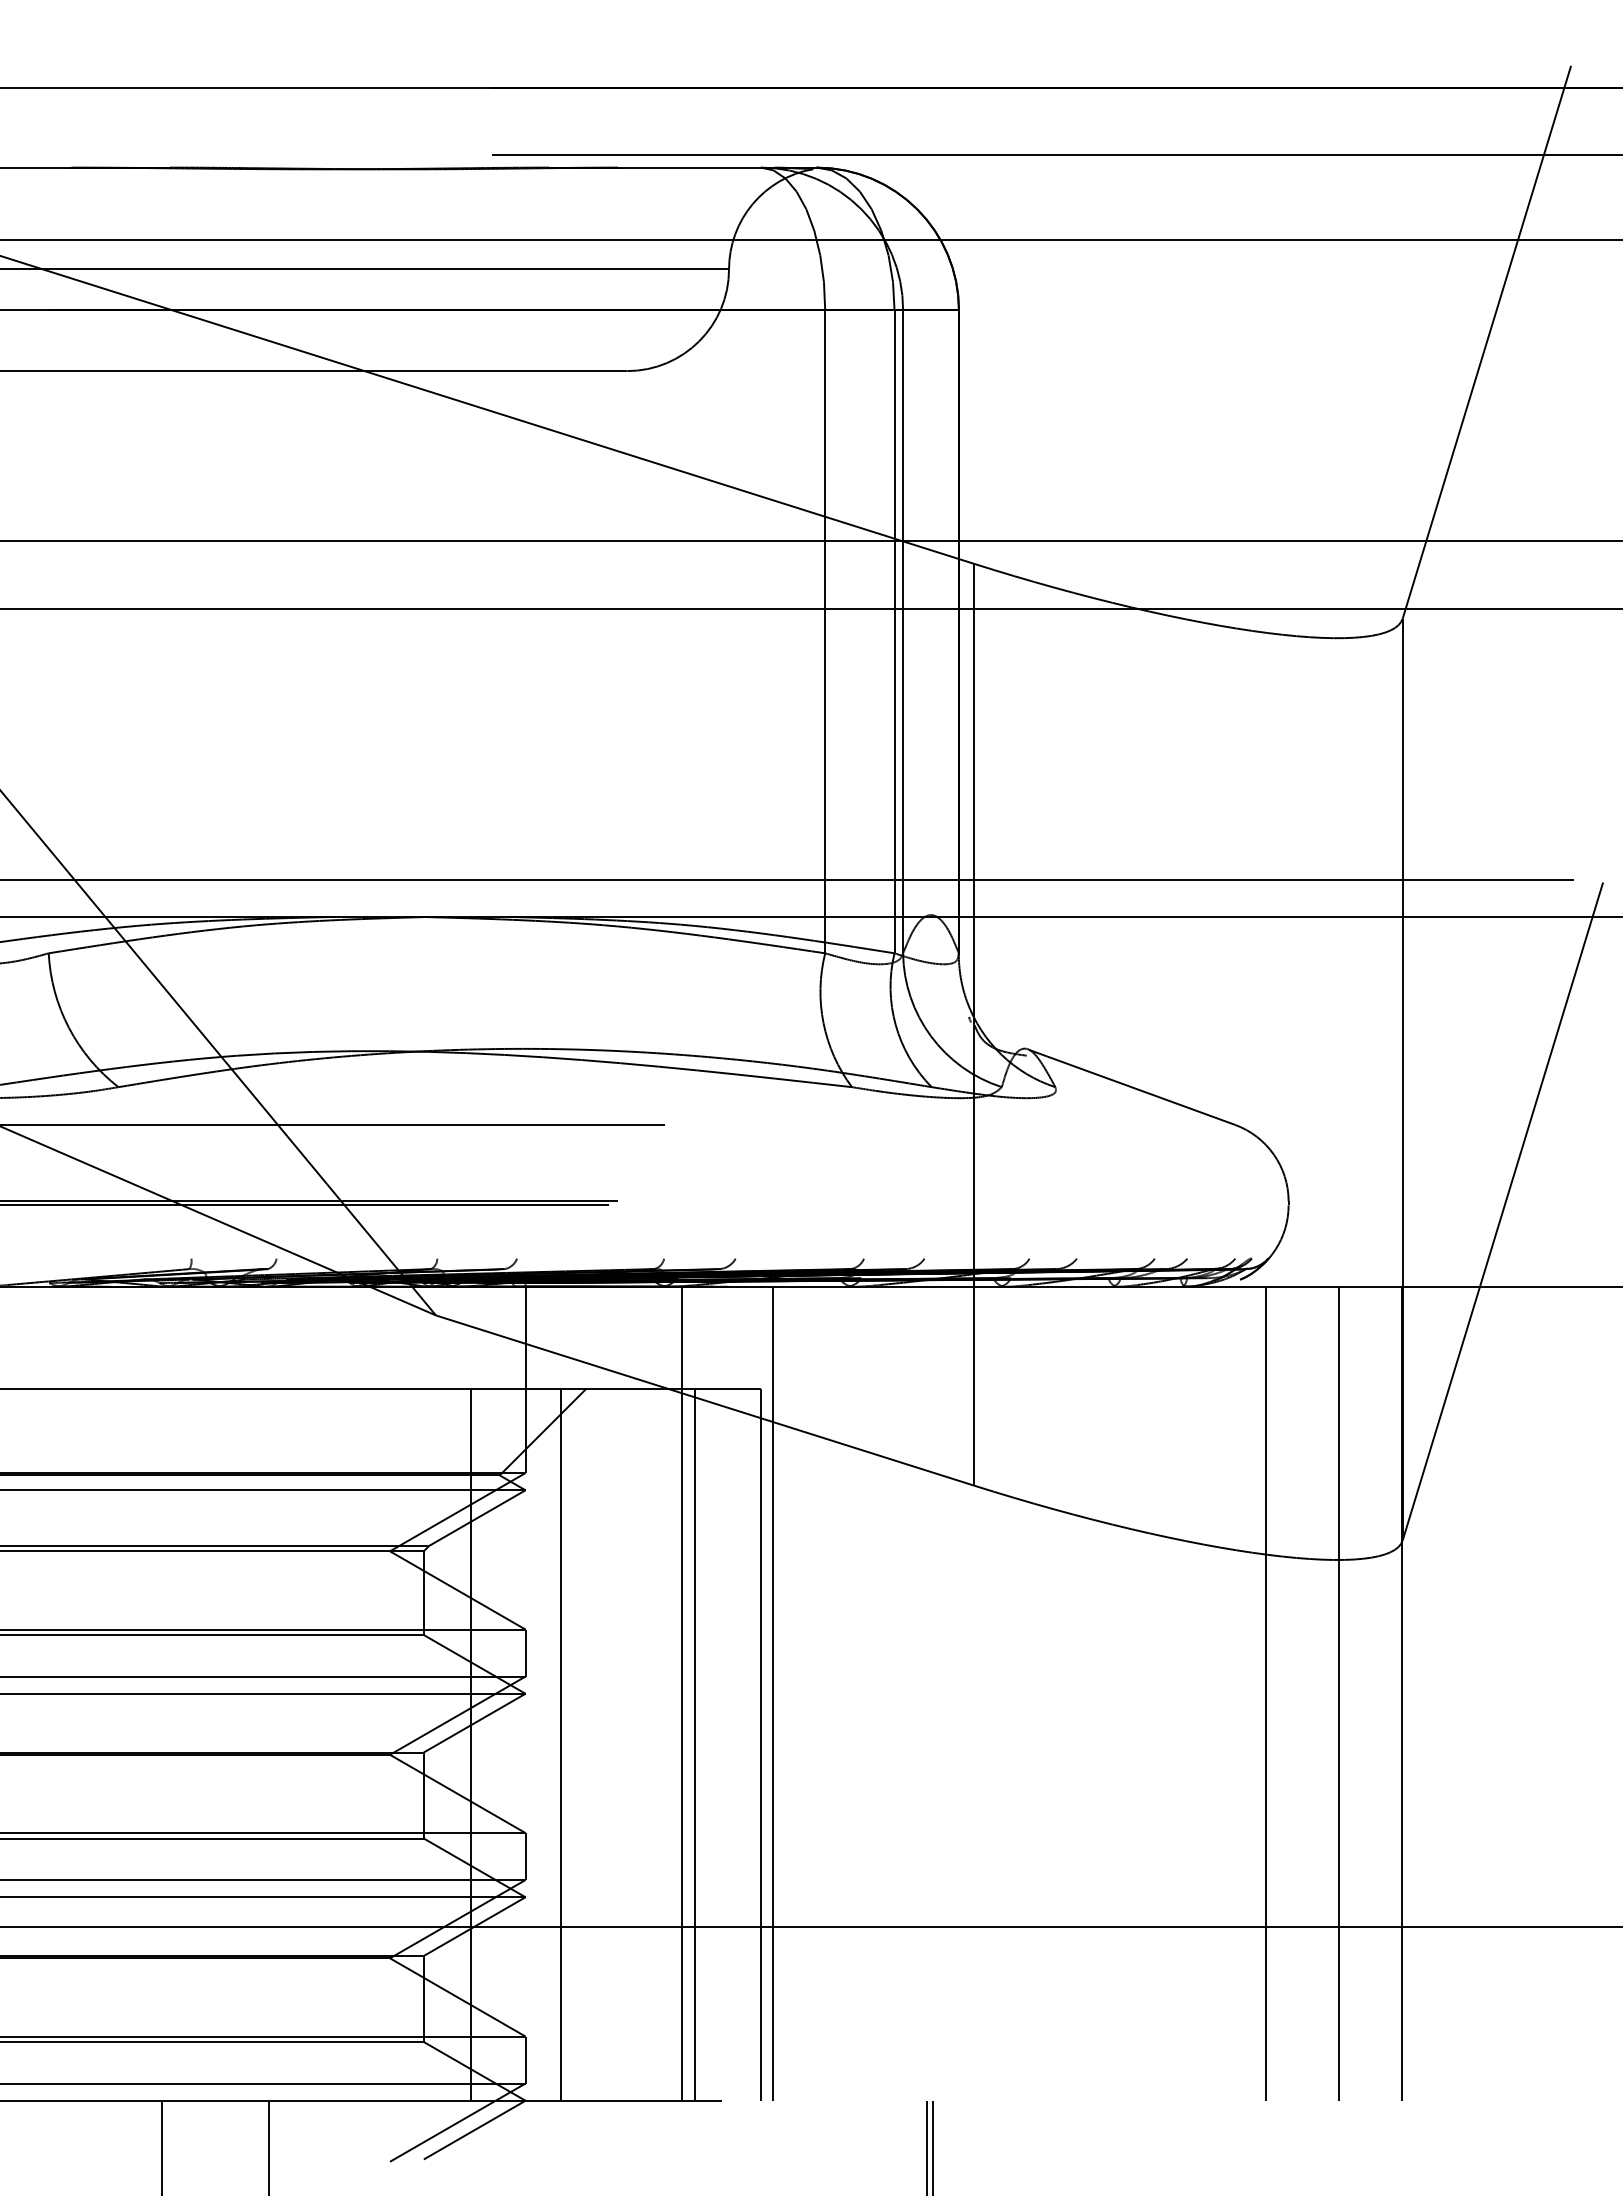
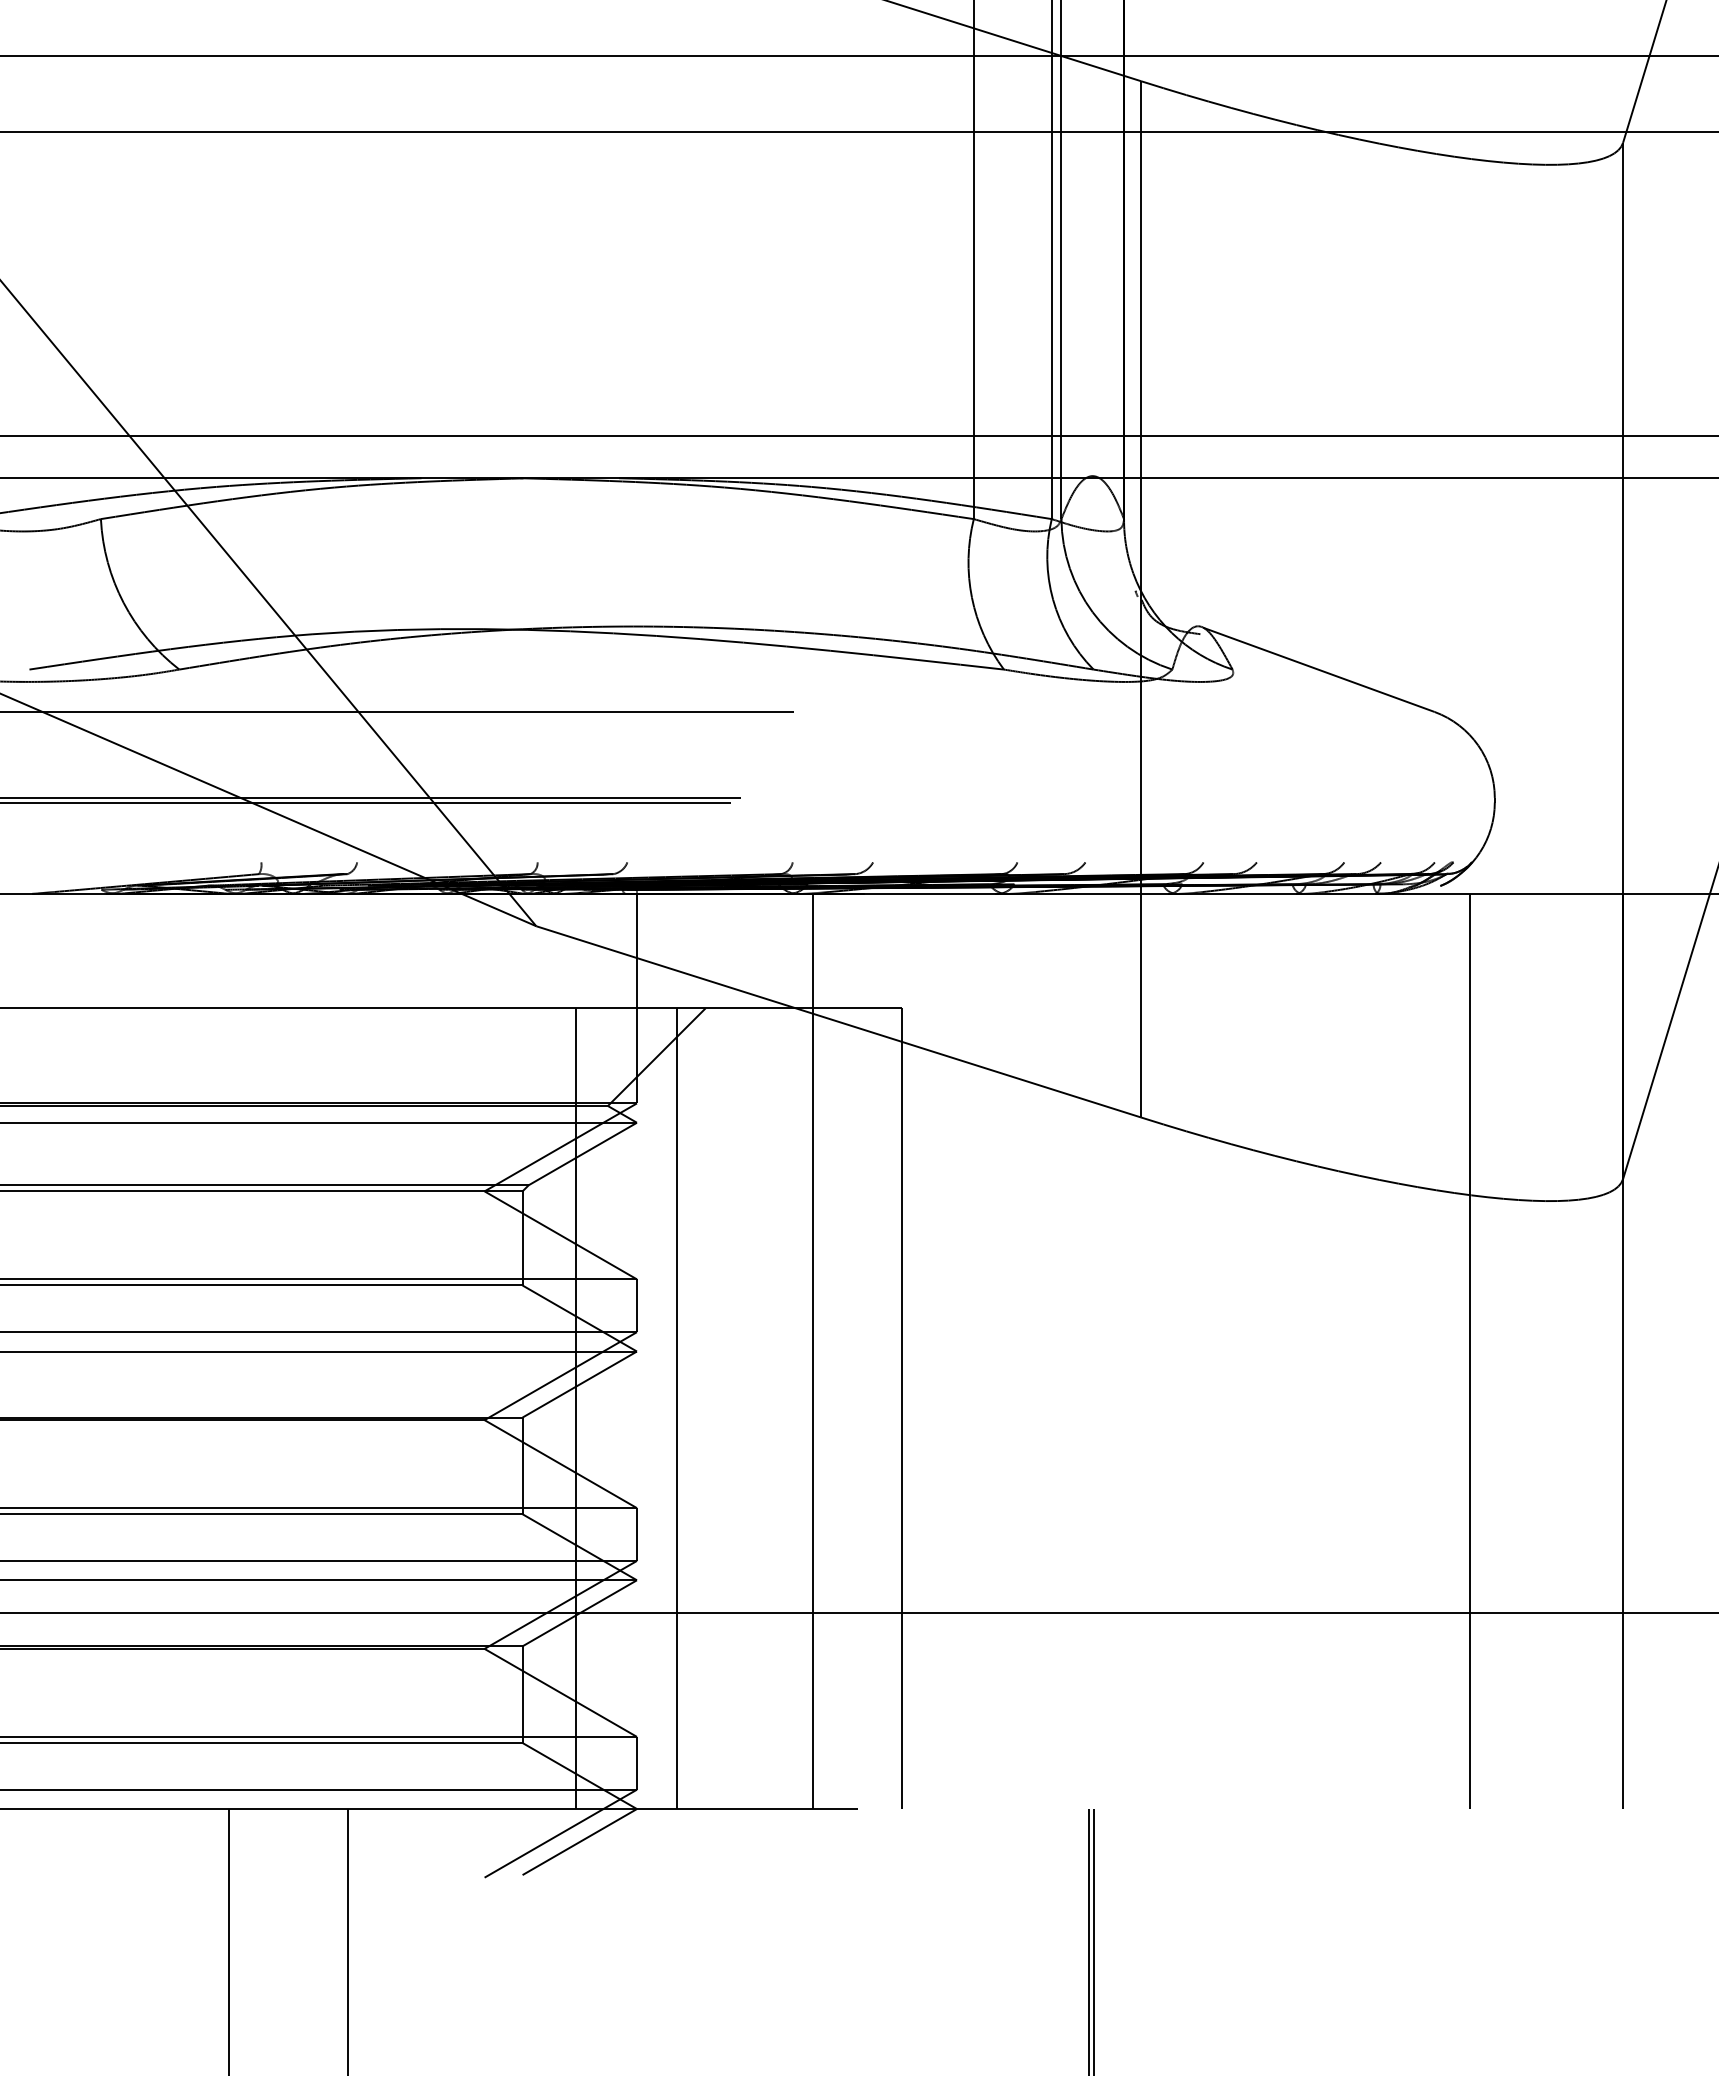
line: (772, 1693) -> (914, 1351), removed
line: (1339, 1693) -> (1552, 1351), removed
line: (694, 1744) -> (826, 1408), removed

